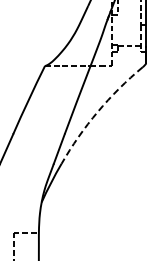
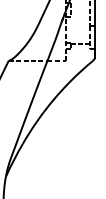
arc: (97, 111) -> (53, 99), dashed -> solid

